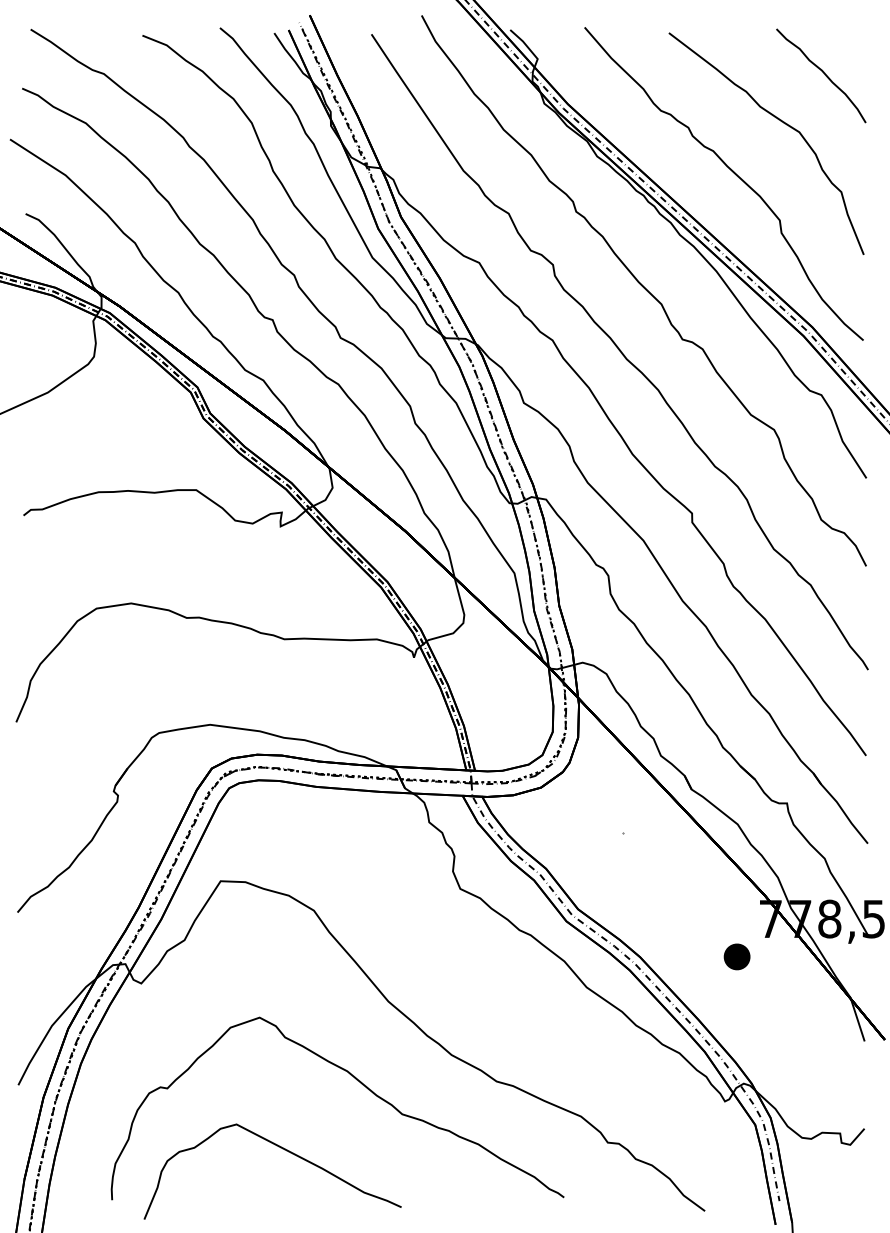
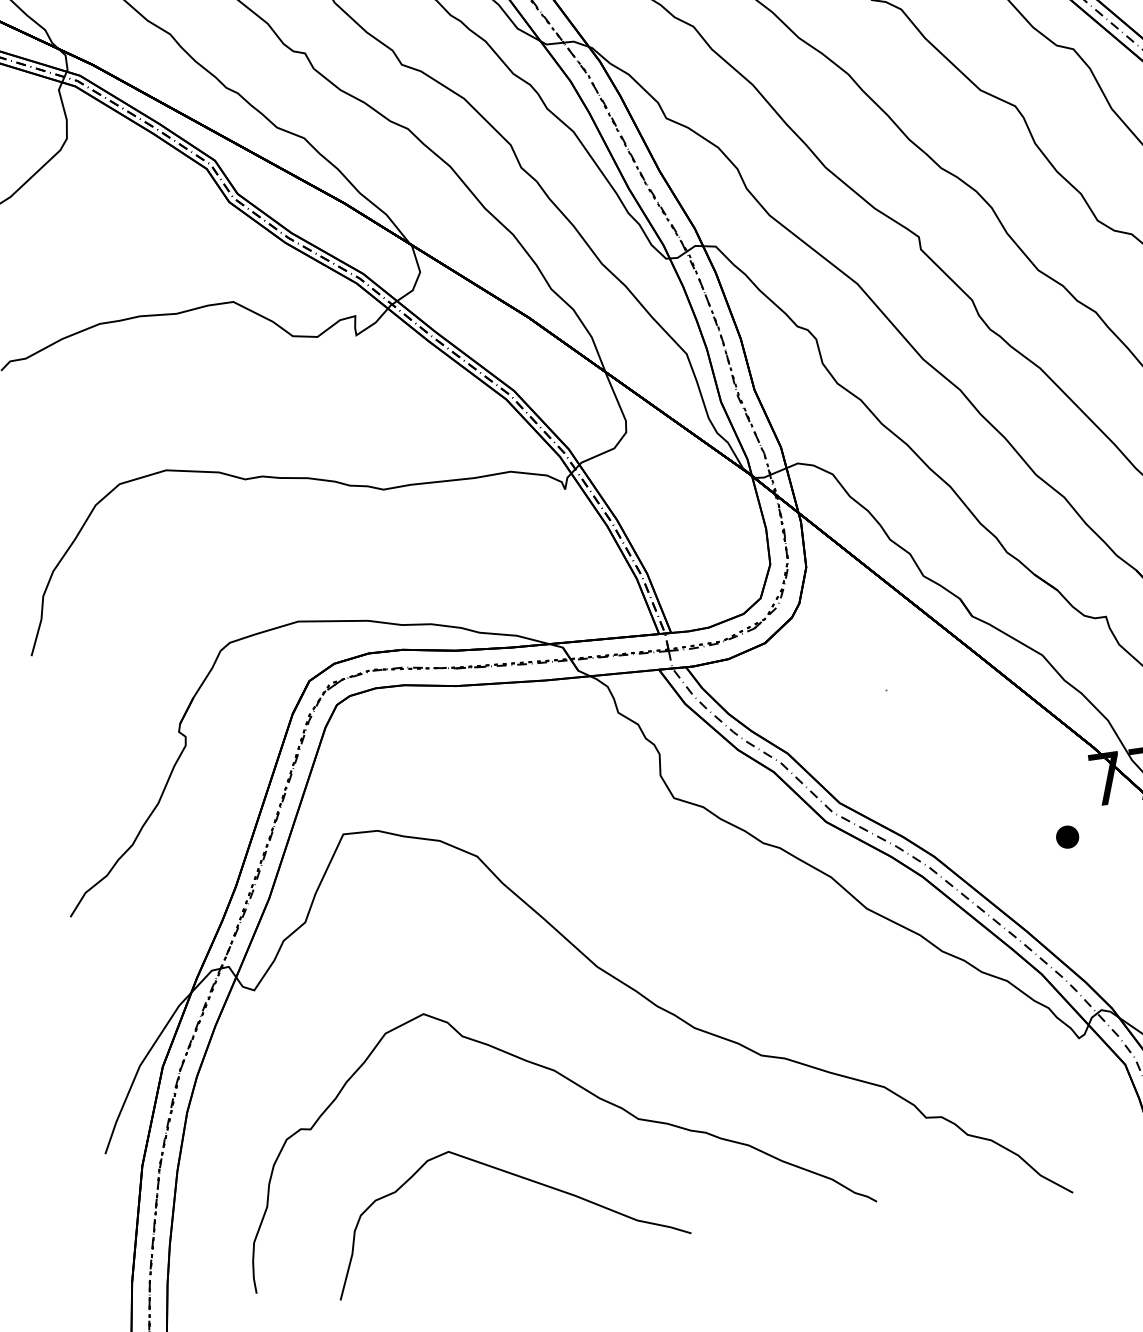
part: (737, 956) -> (1067, 836), size x0.62
curve: (282, 1149) -> (516, 1177), moved

